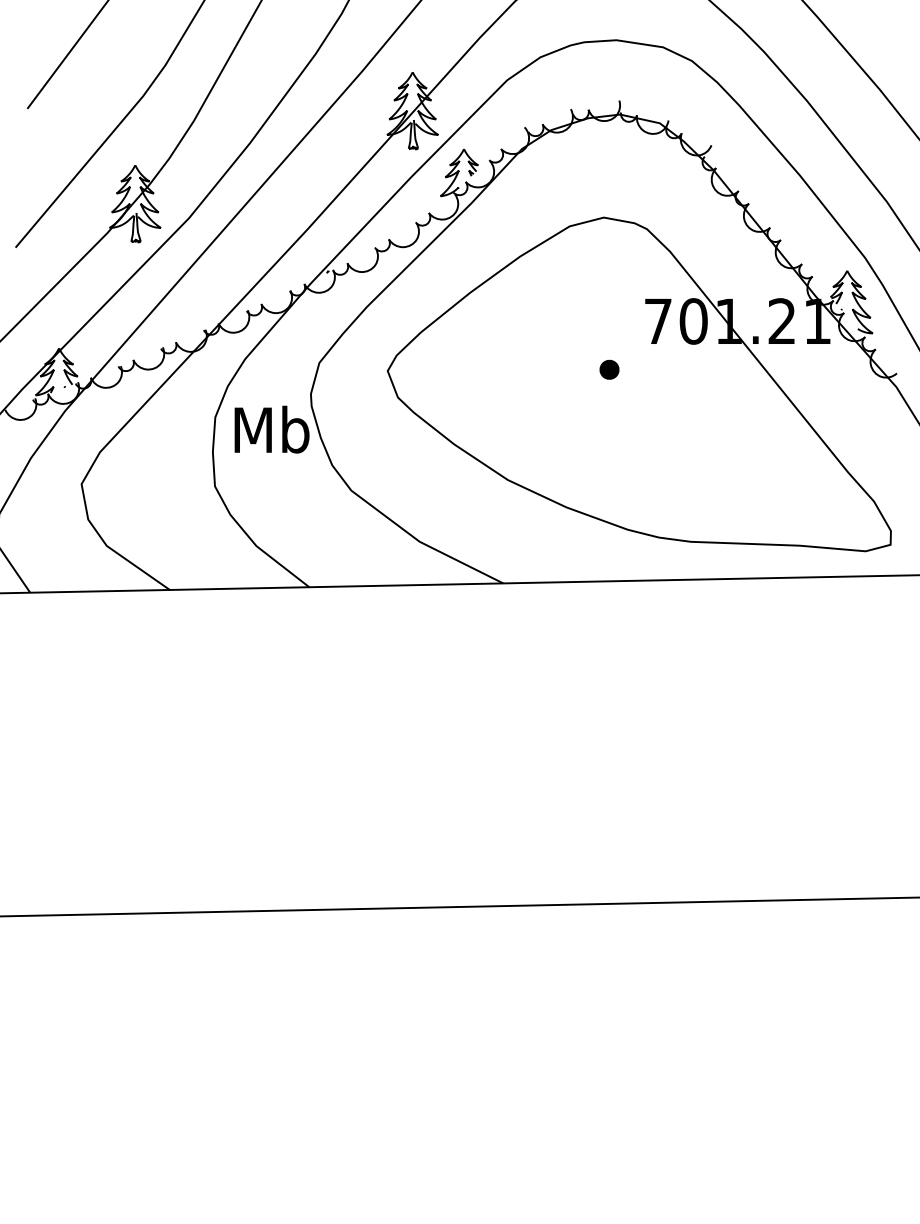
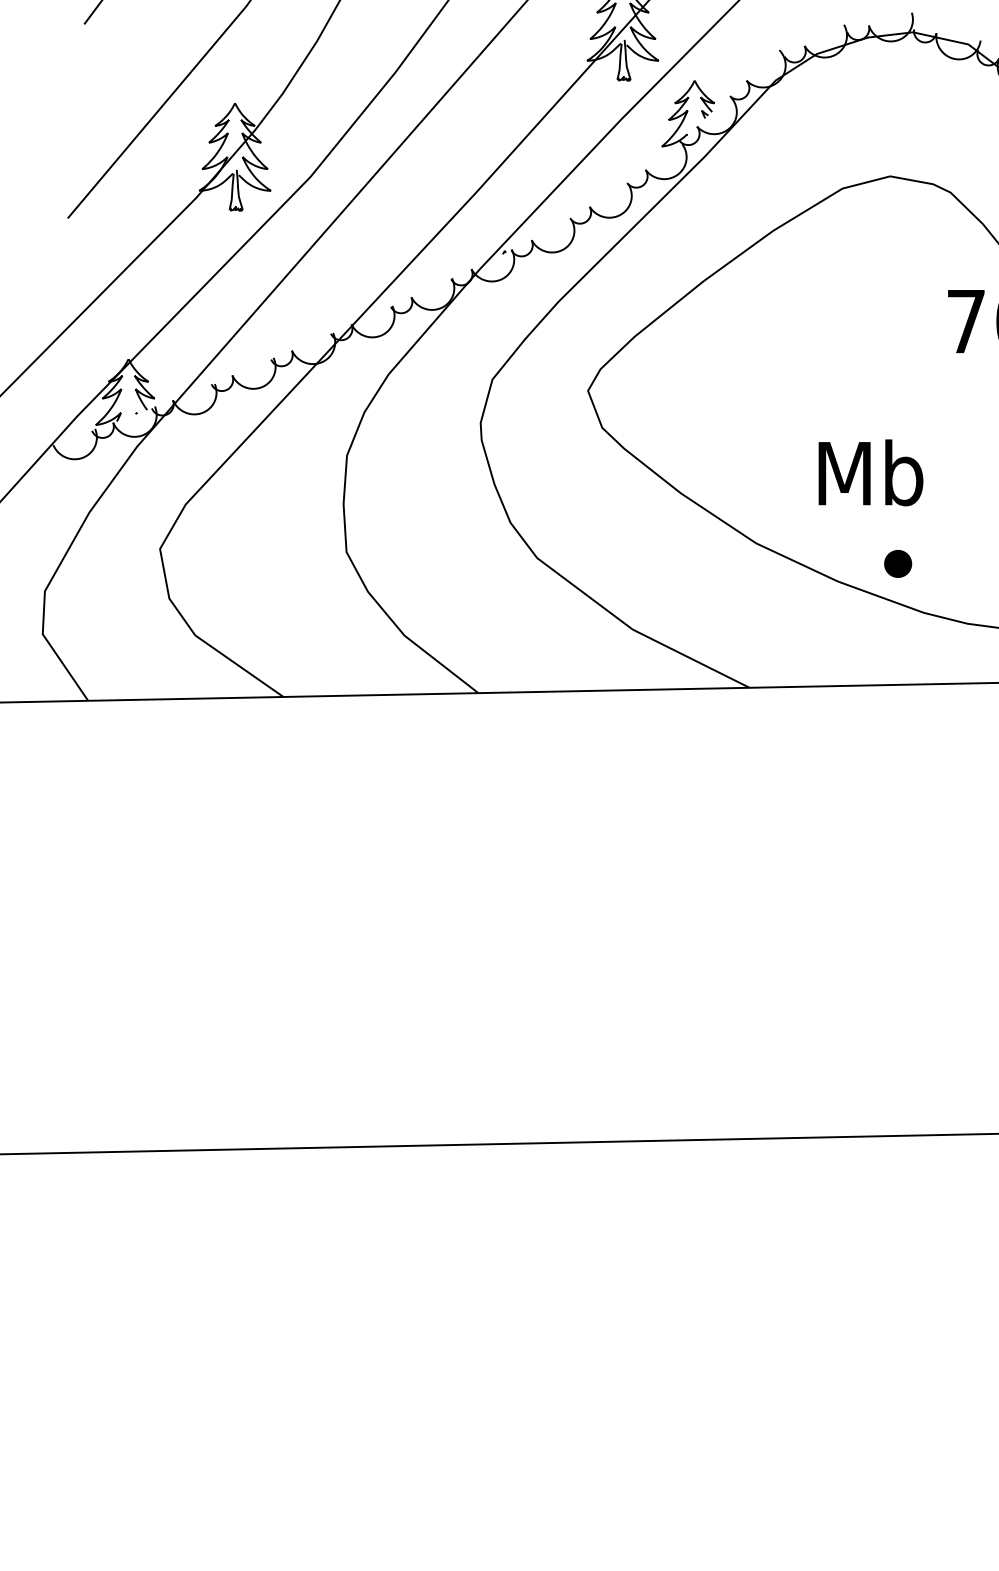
part: (609, 369) -> (898, 563), moved
text: (271, 429) -> (870, 472), moved

